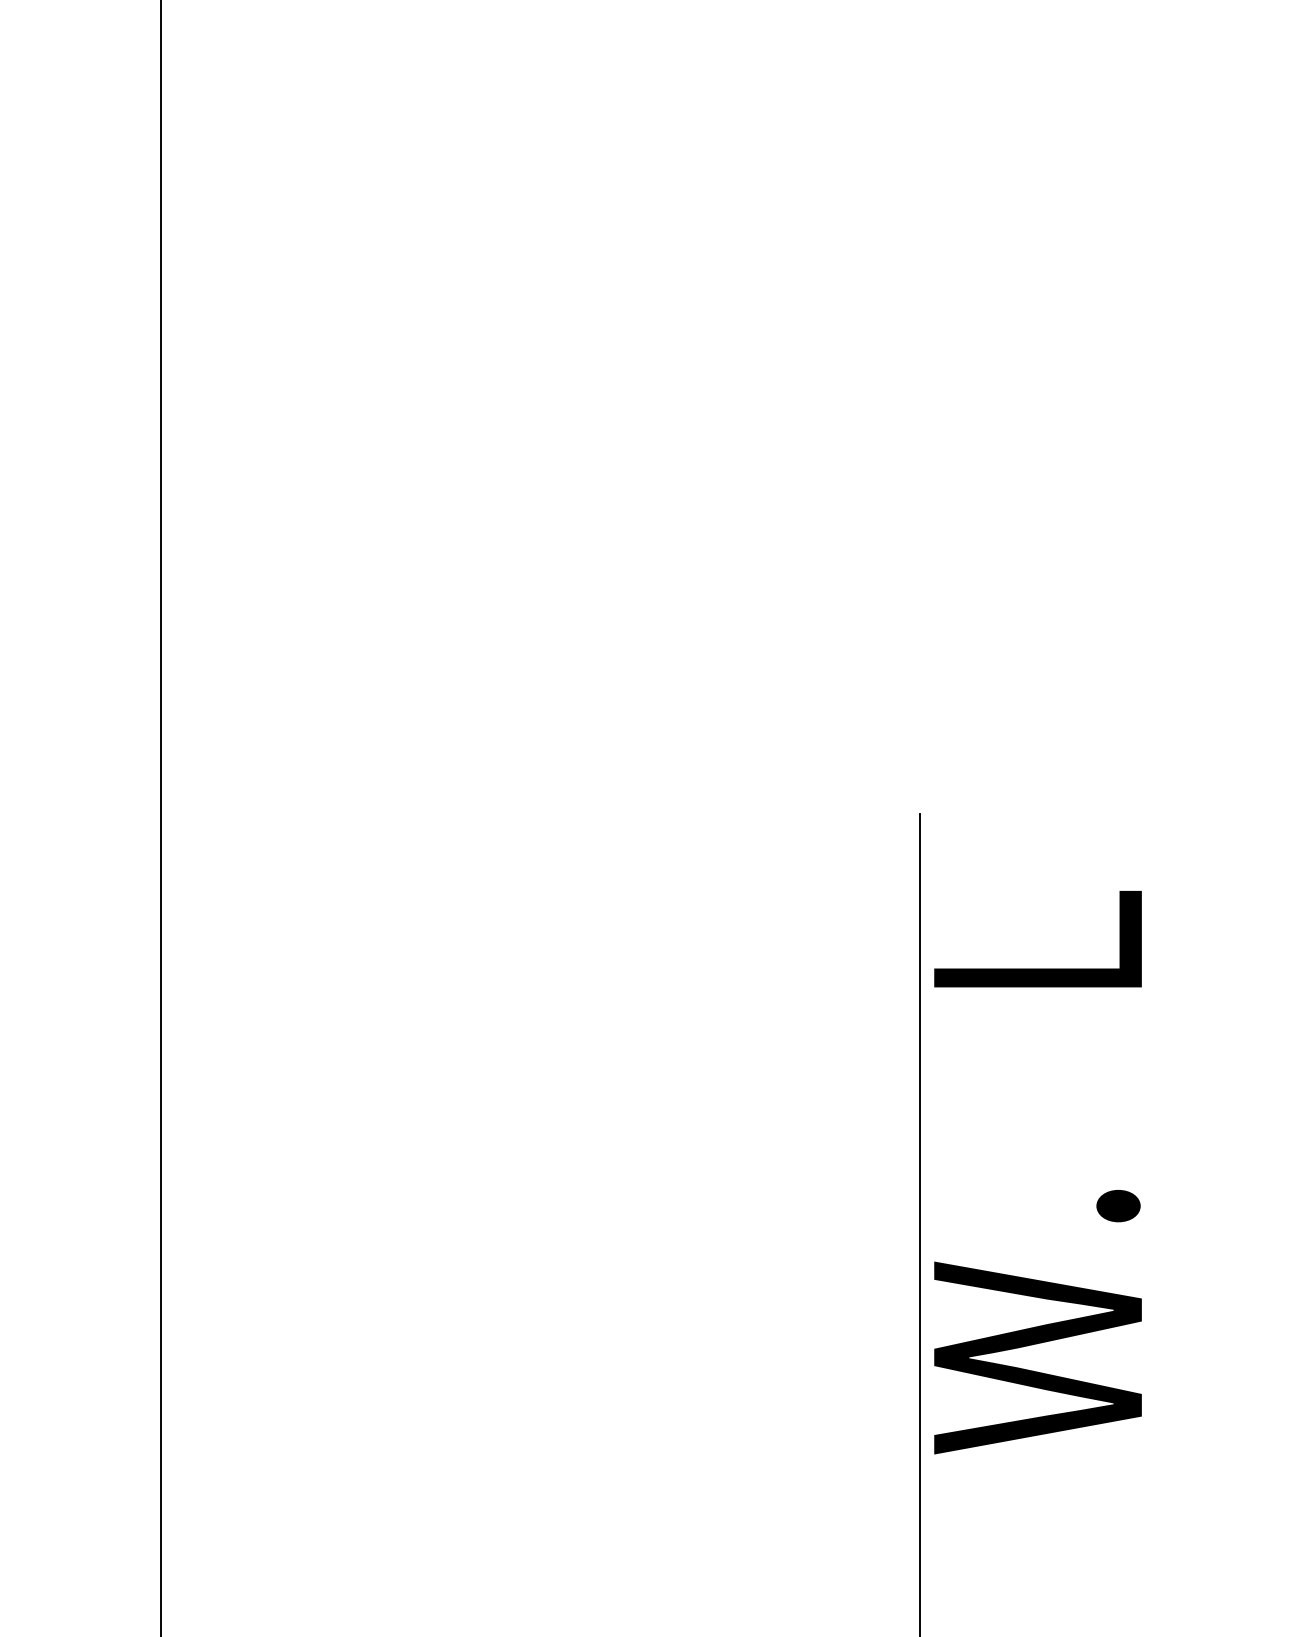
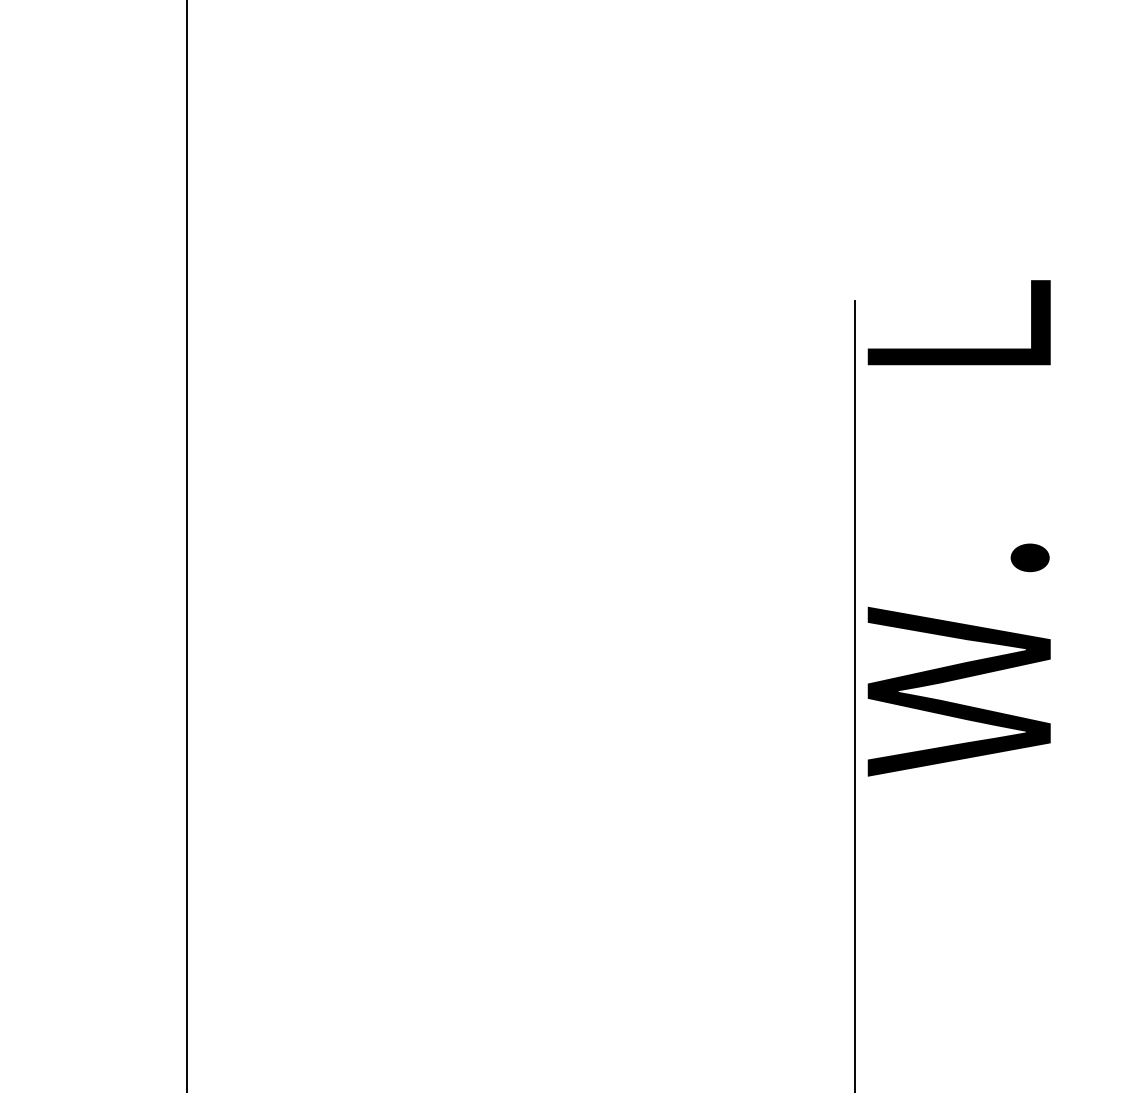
text: (1037, 1172) -> (958, 528), moved

